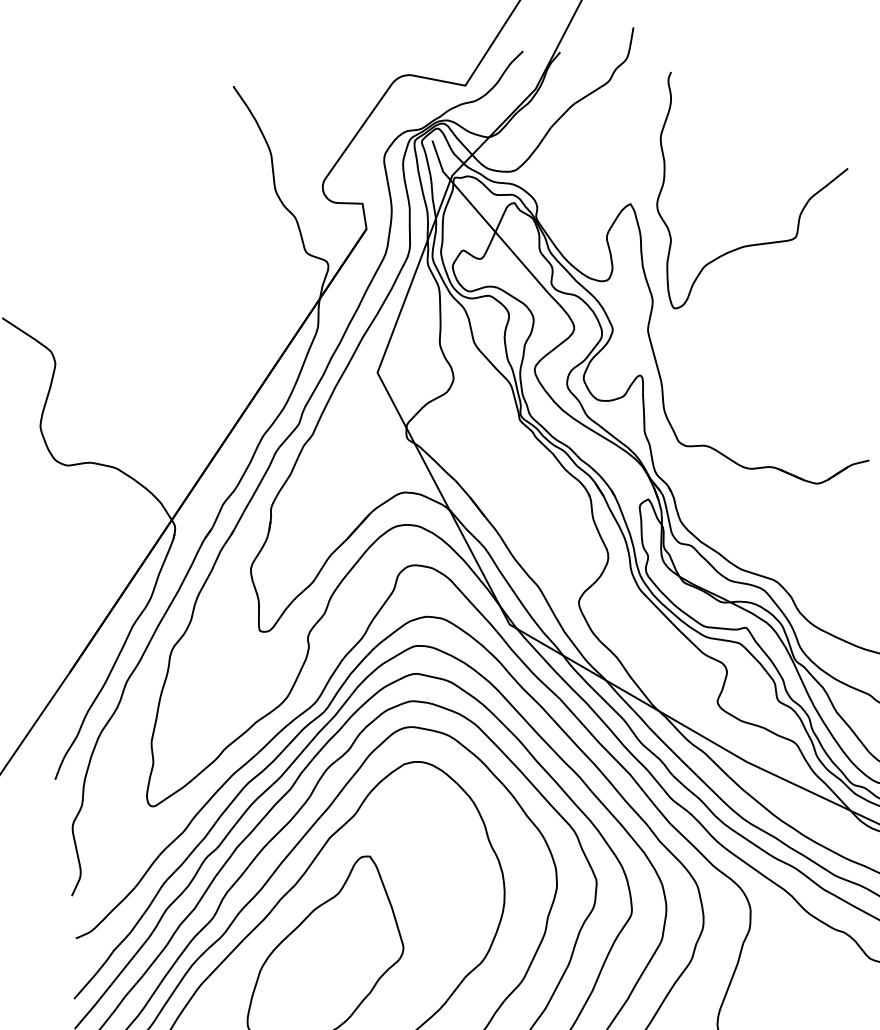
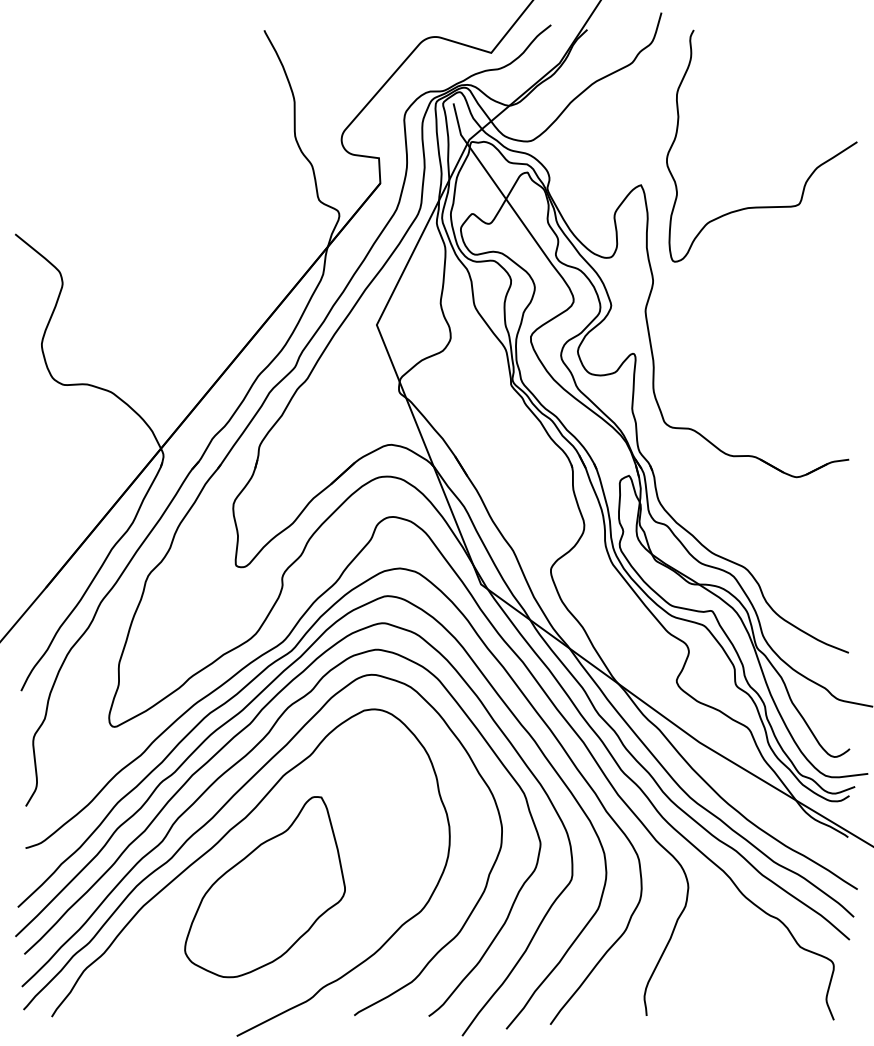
curve: (800, 211) -> (806, 179), moved

